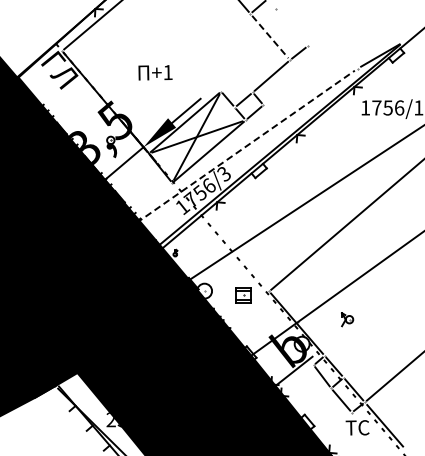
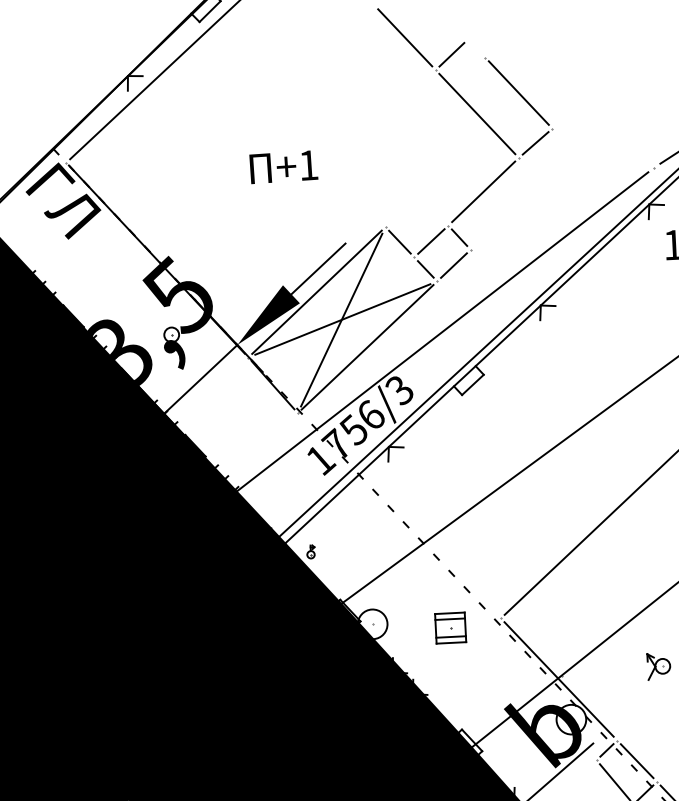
line: (291, 27) -> (518, 93), added
line: (270, 37) -> (477, 114), dashed -> solid
text: (155, 72) -> (283, 166), moved
line: (246, 146) -> (441, 333), dashed -> solid

